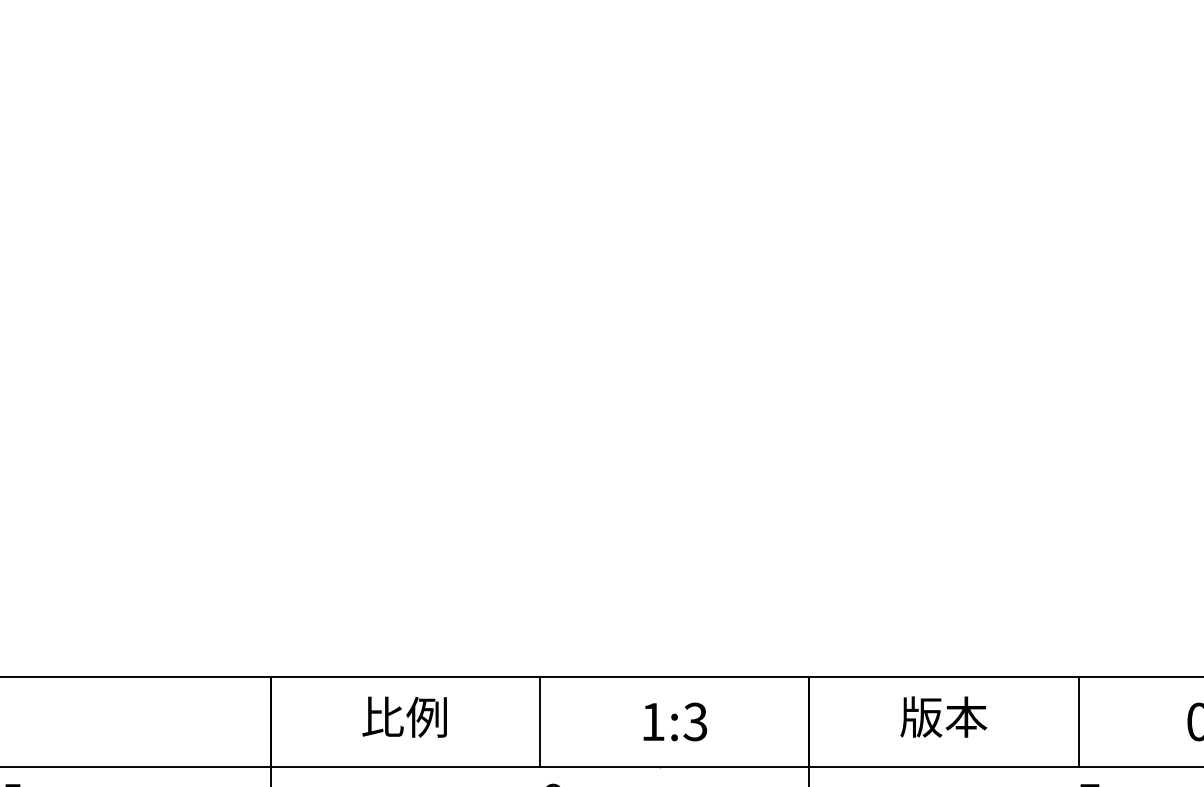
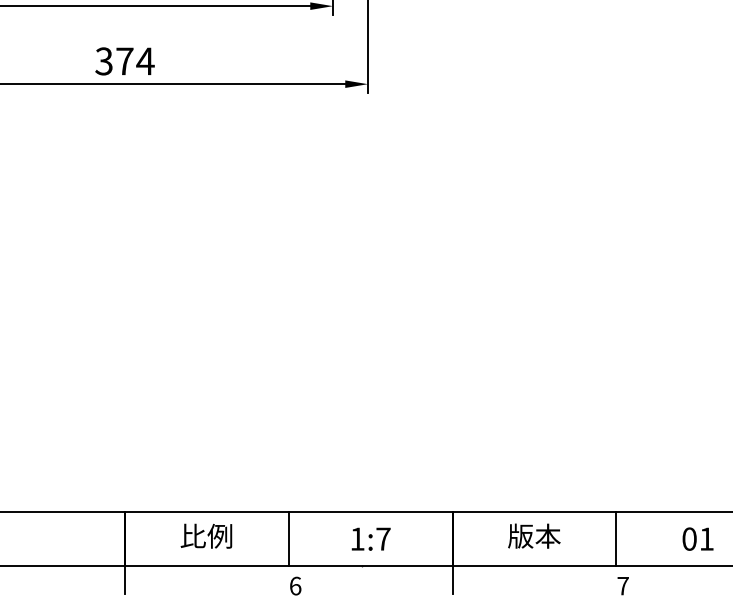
text: (695, 720) -> (383, 538), 1:3 -> 1:7

